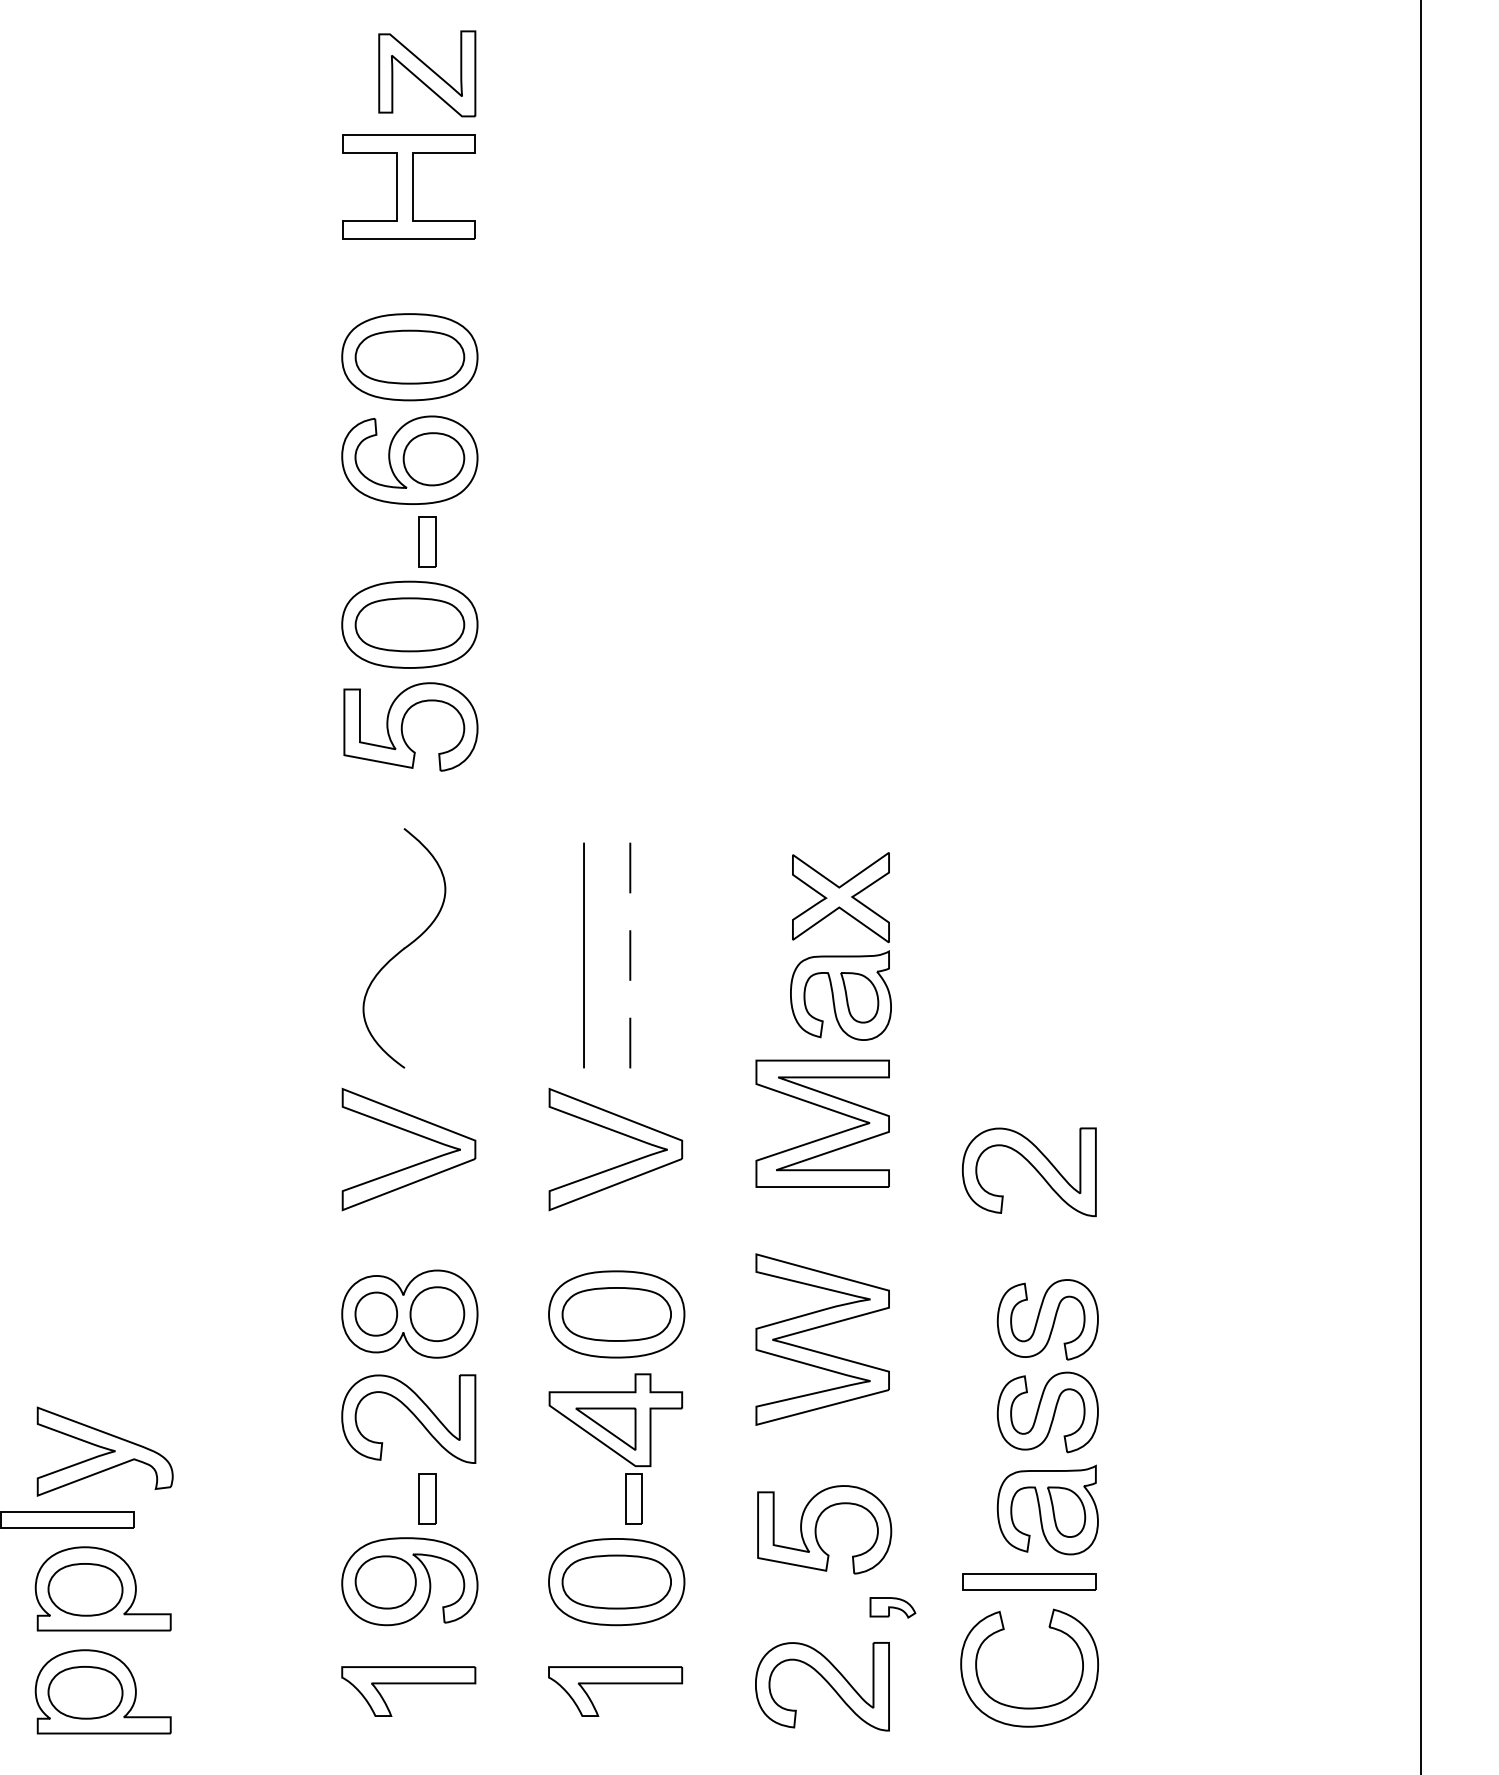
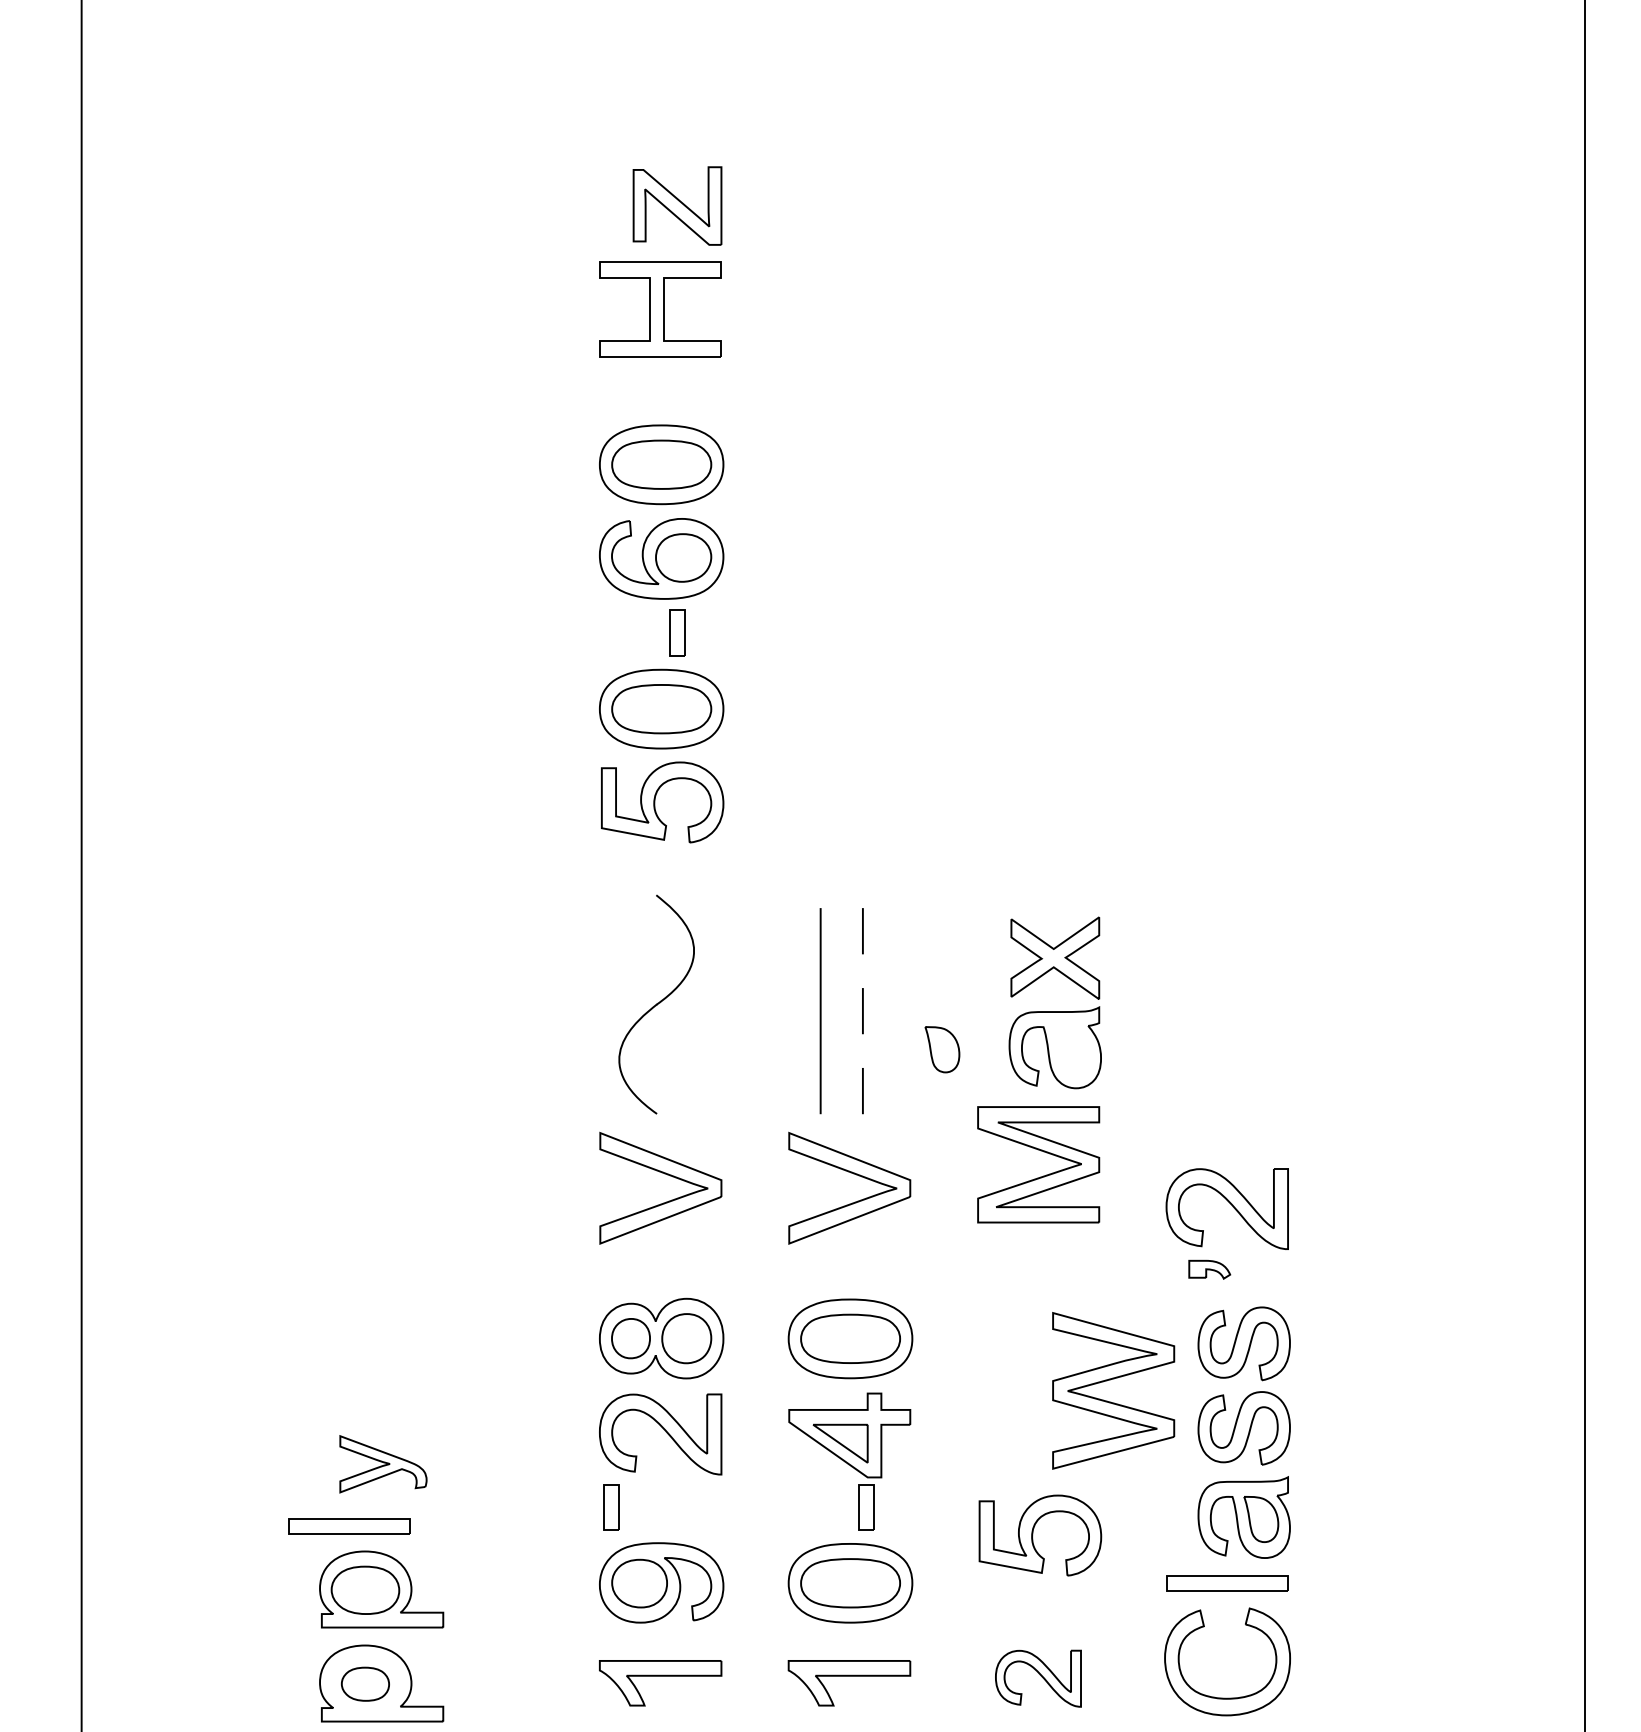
part: (859, 997) -> (942, 1049), moved
part: (819, 1328) -> (1110, 1380), moved
part: (105, 1452) -> (383, 1464), size x0.7
part: (427, 1499) -> (611, 1507), moved
part: (892, 1607) -> (1209, 1269), moved
part: (822, 1686) -> (1038, 1678), size x0.7
part: (85, 1691) -> (365, 1683), size x0.7

